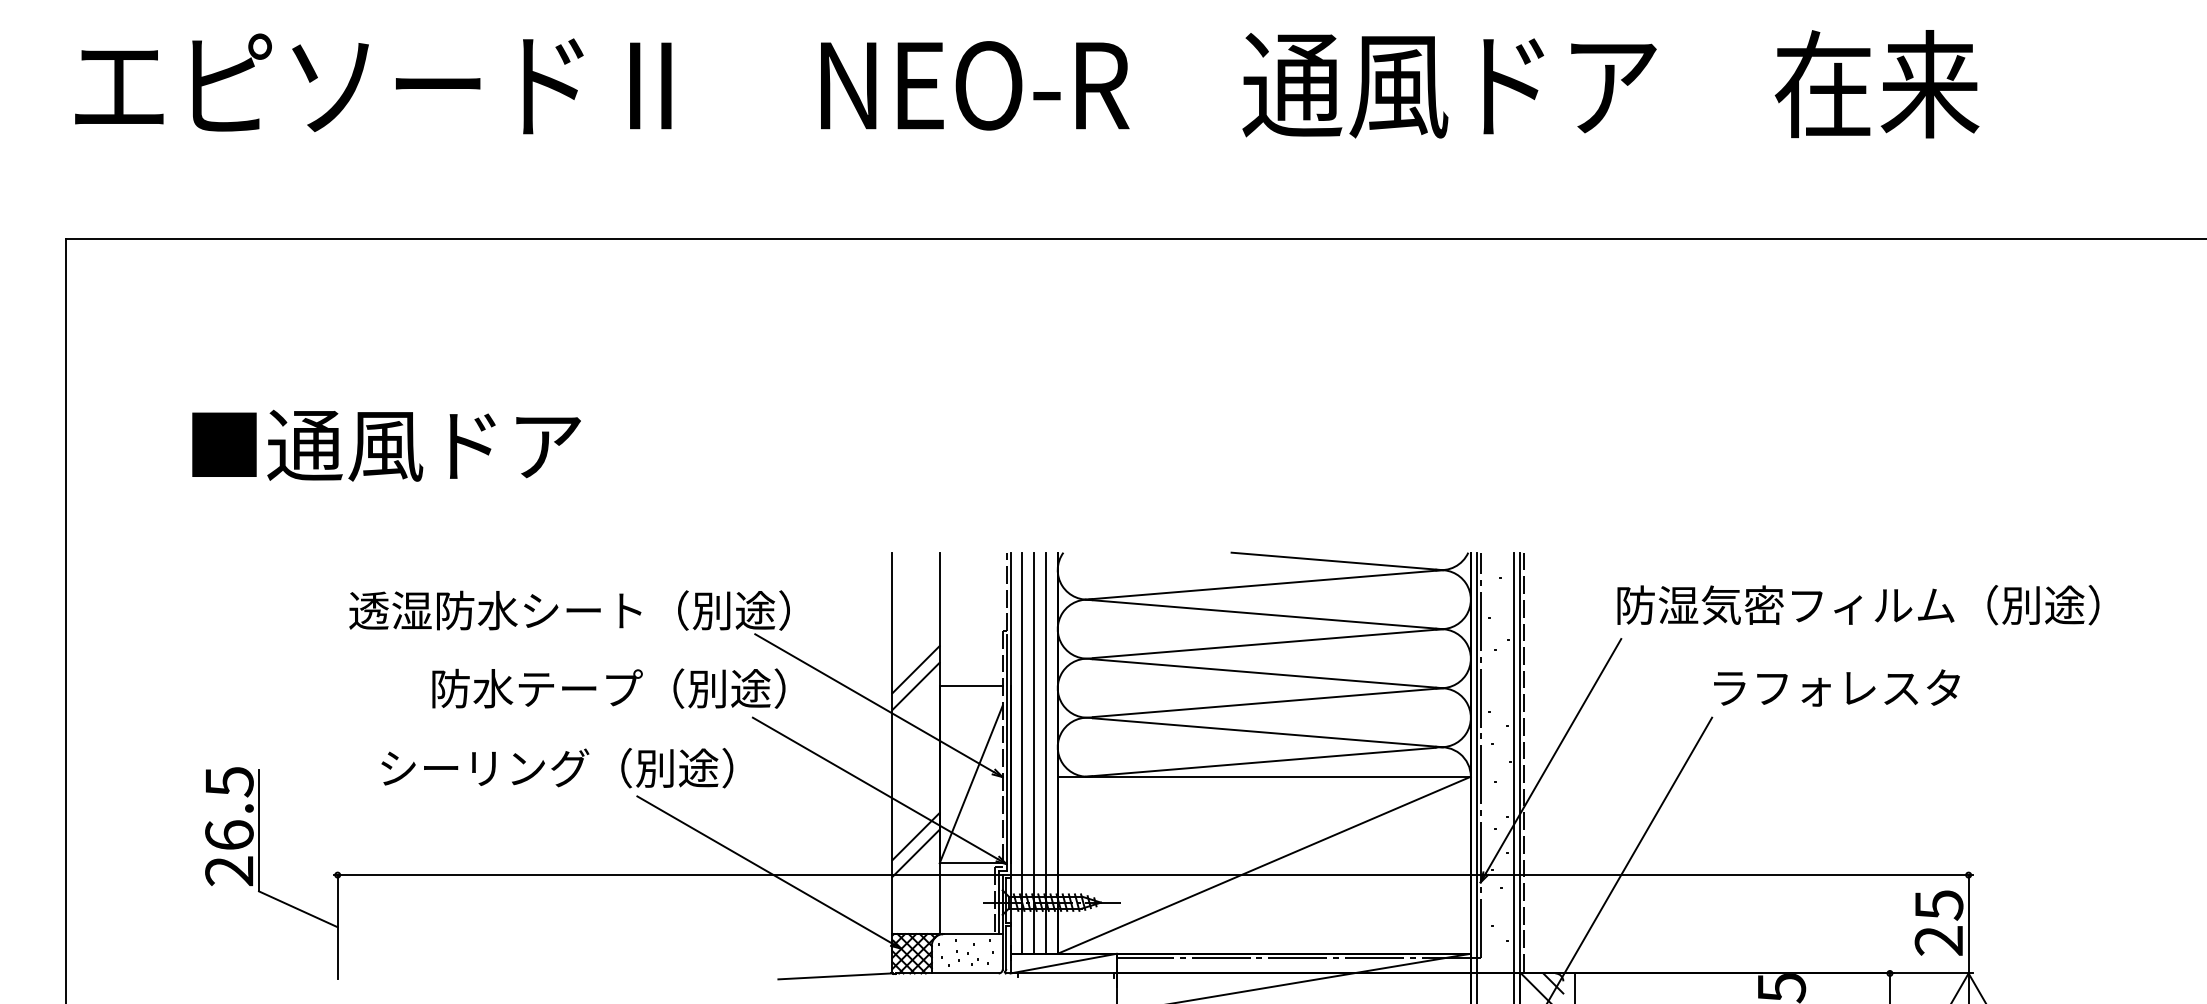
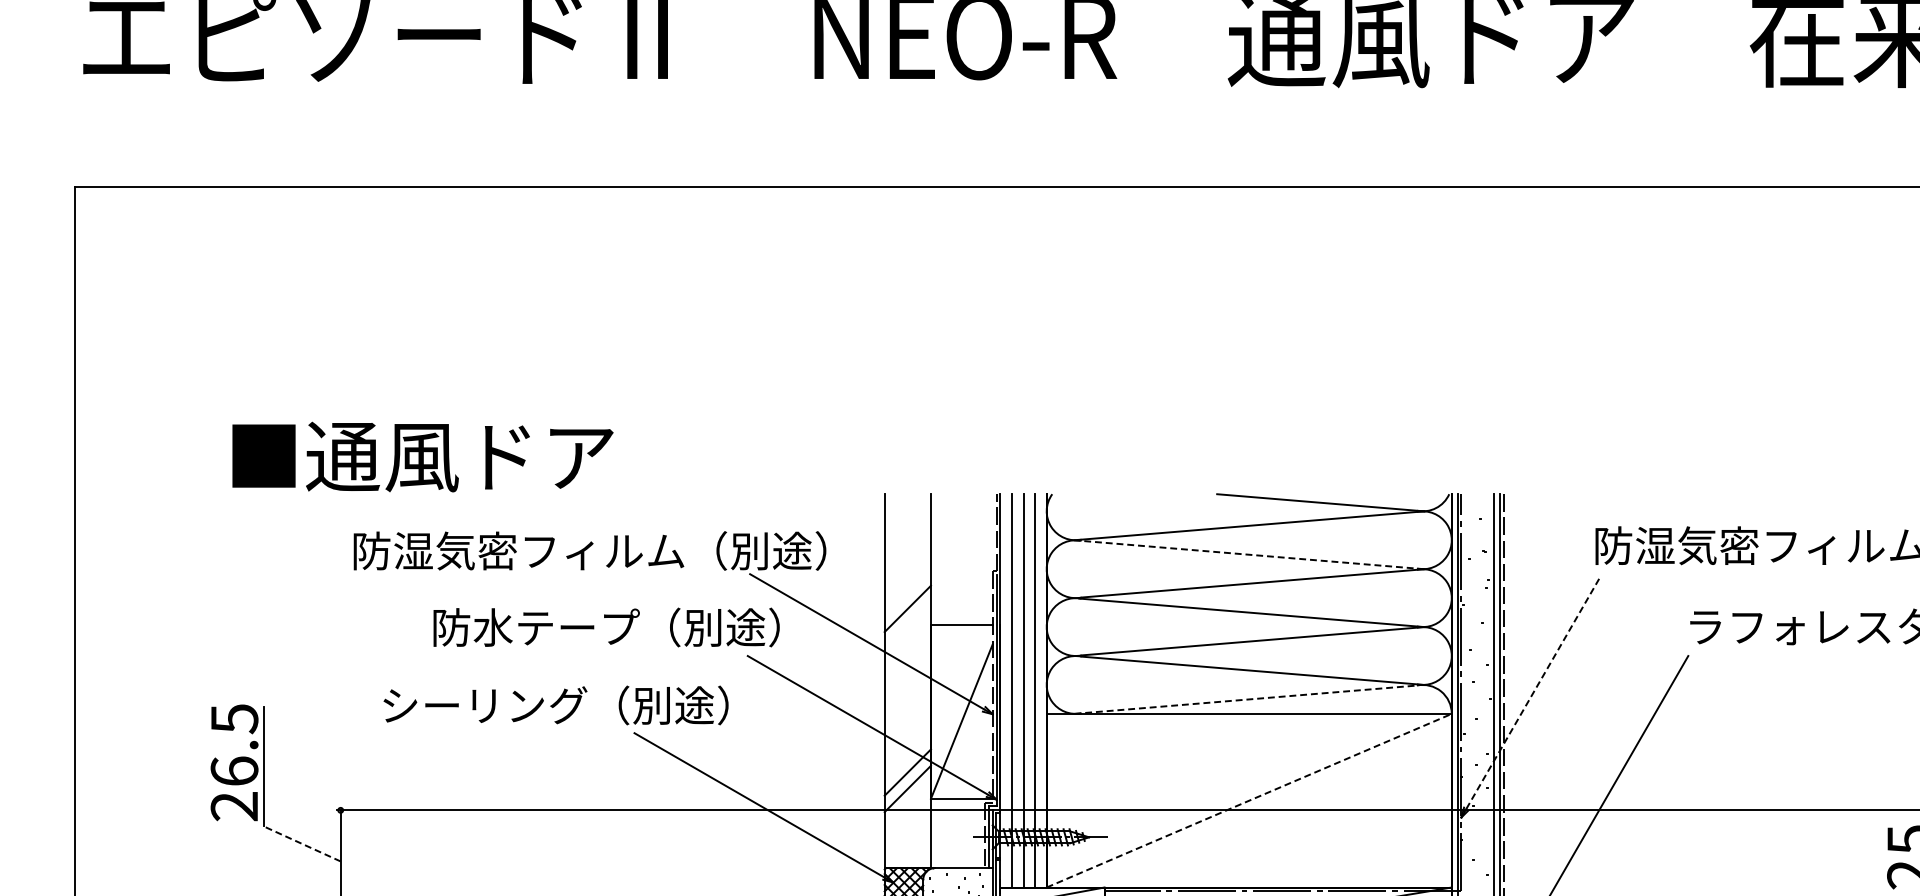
text: (386, 445) -> (422, 456), moved
text: (590, 610) -> (588, 550), 透湿防水シート（別途） -> 防湿気密フィルム（別途）
line: (1263, 614) -> (1248, 554), solid -> dashed
line: (915, 685) -> (907, 624), removed
line: (1553, 755) -> (1532, 693), solid -> dashed
line: (1261, 762) -> (1246, 699), solid -> dashed
line: (1264, 865) -> (1249, 800), solid -> dashed
line: (297, 909) -> (301, 844), solid -> dashed

